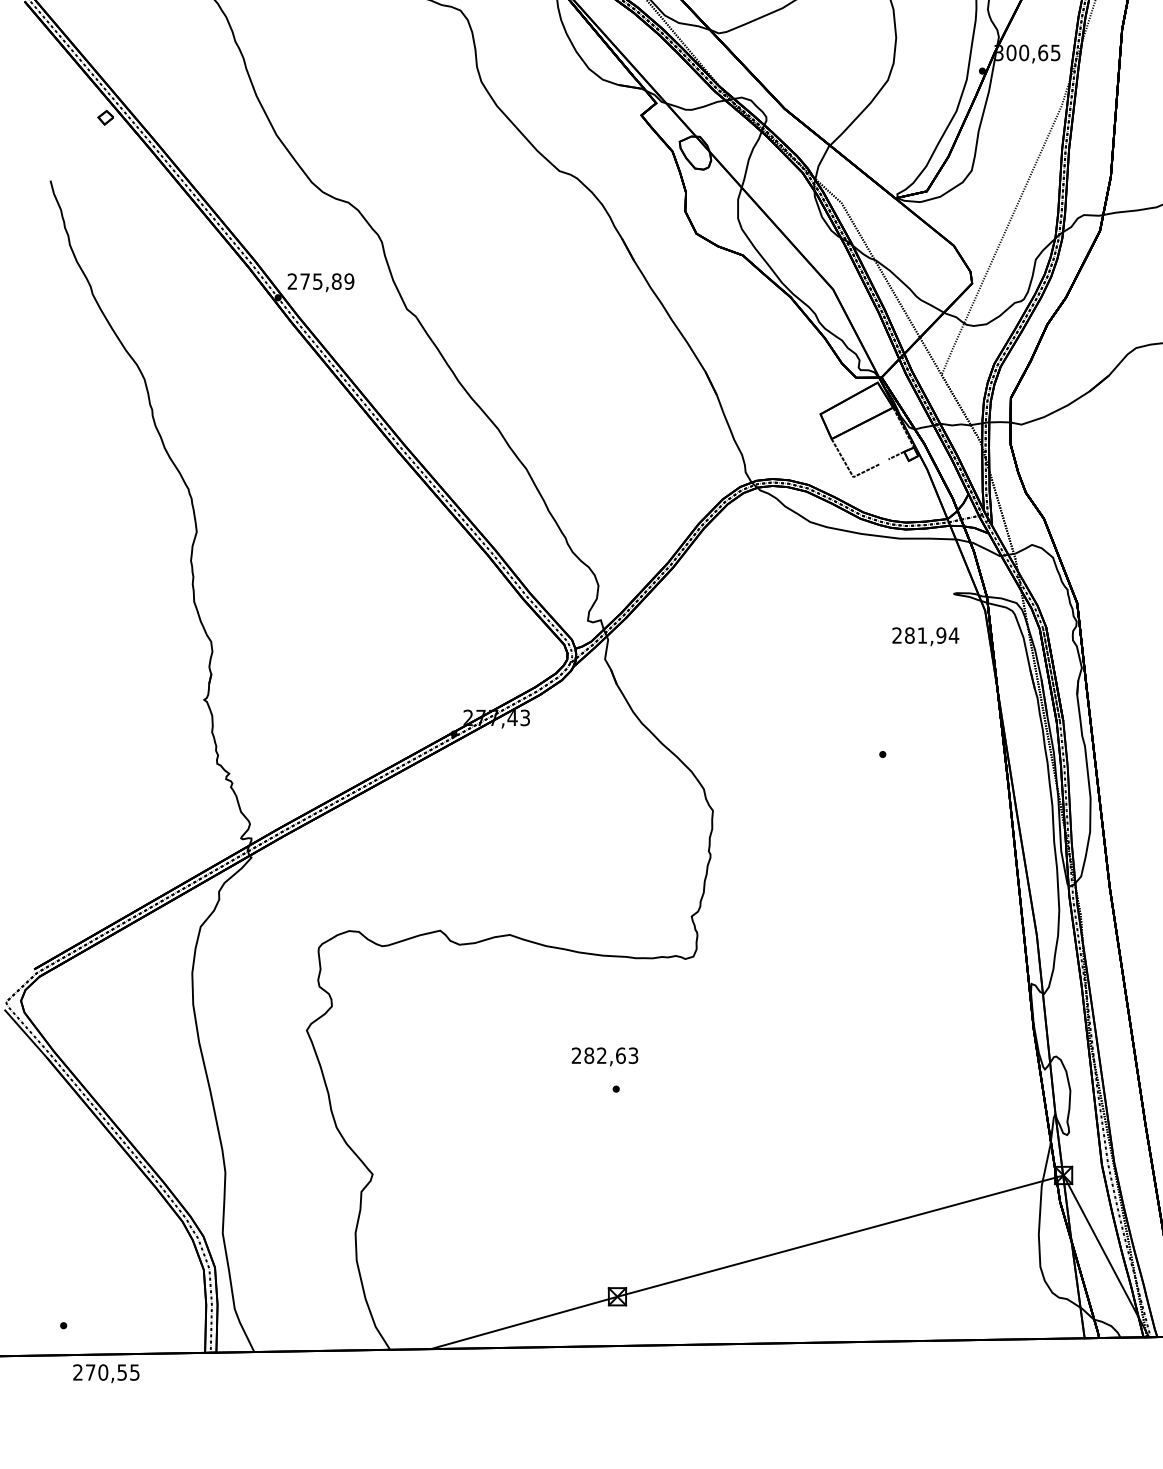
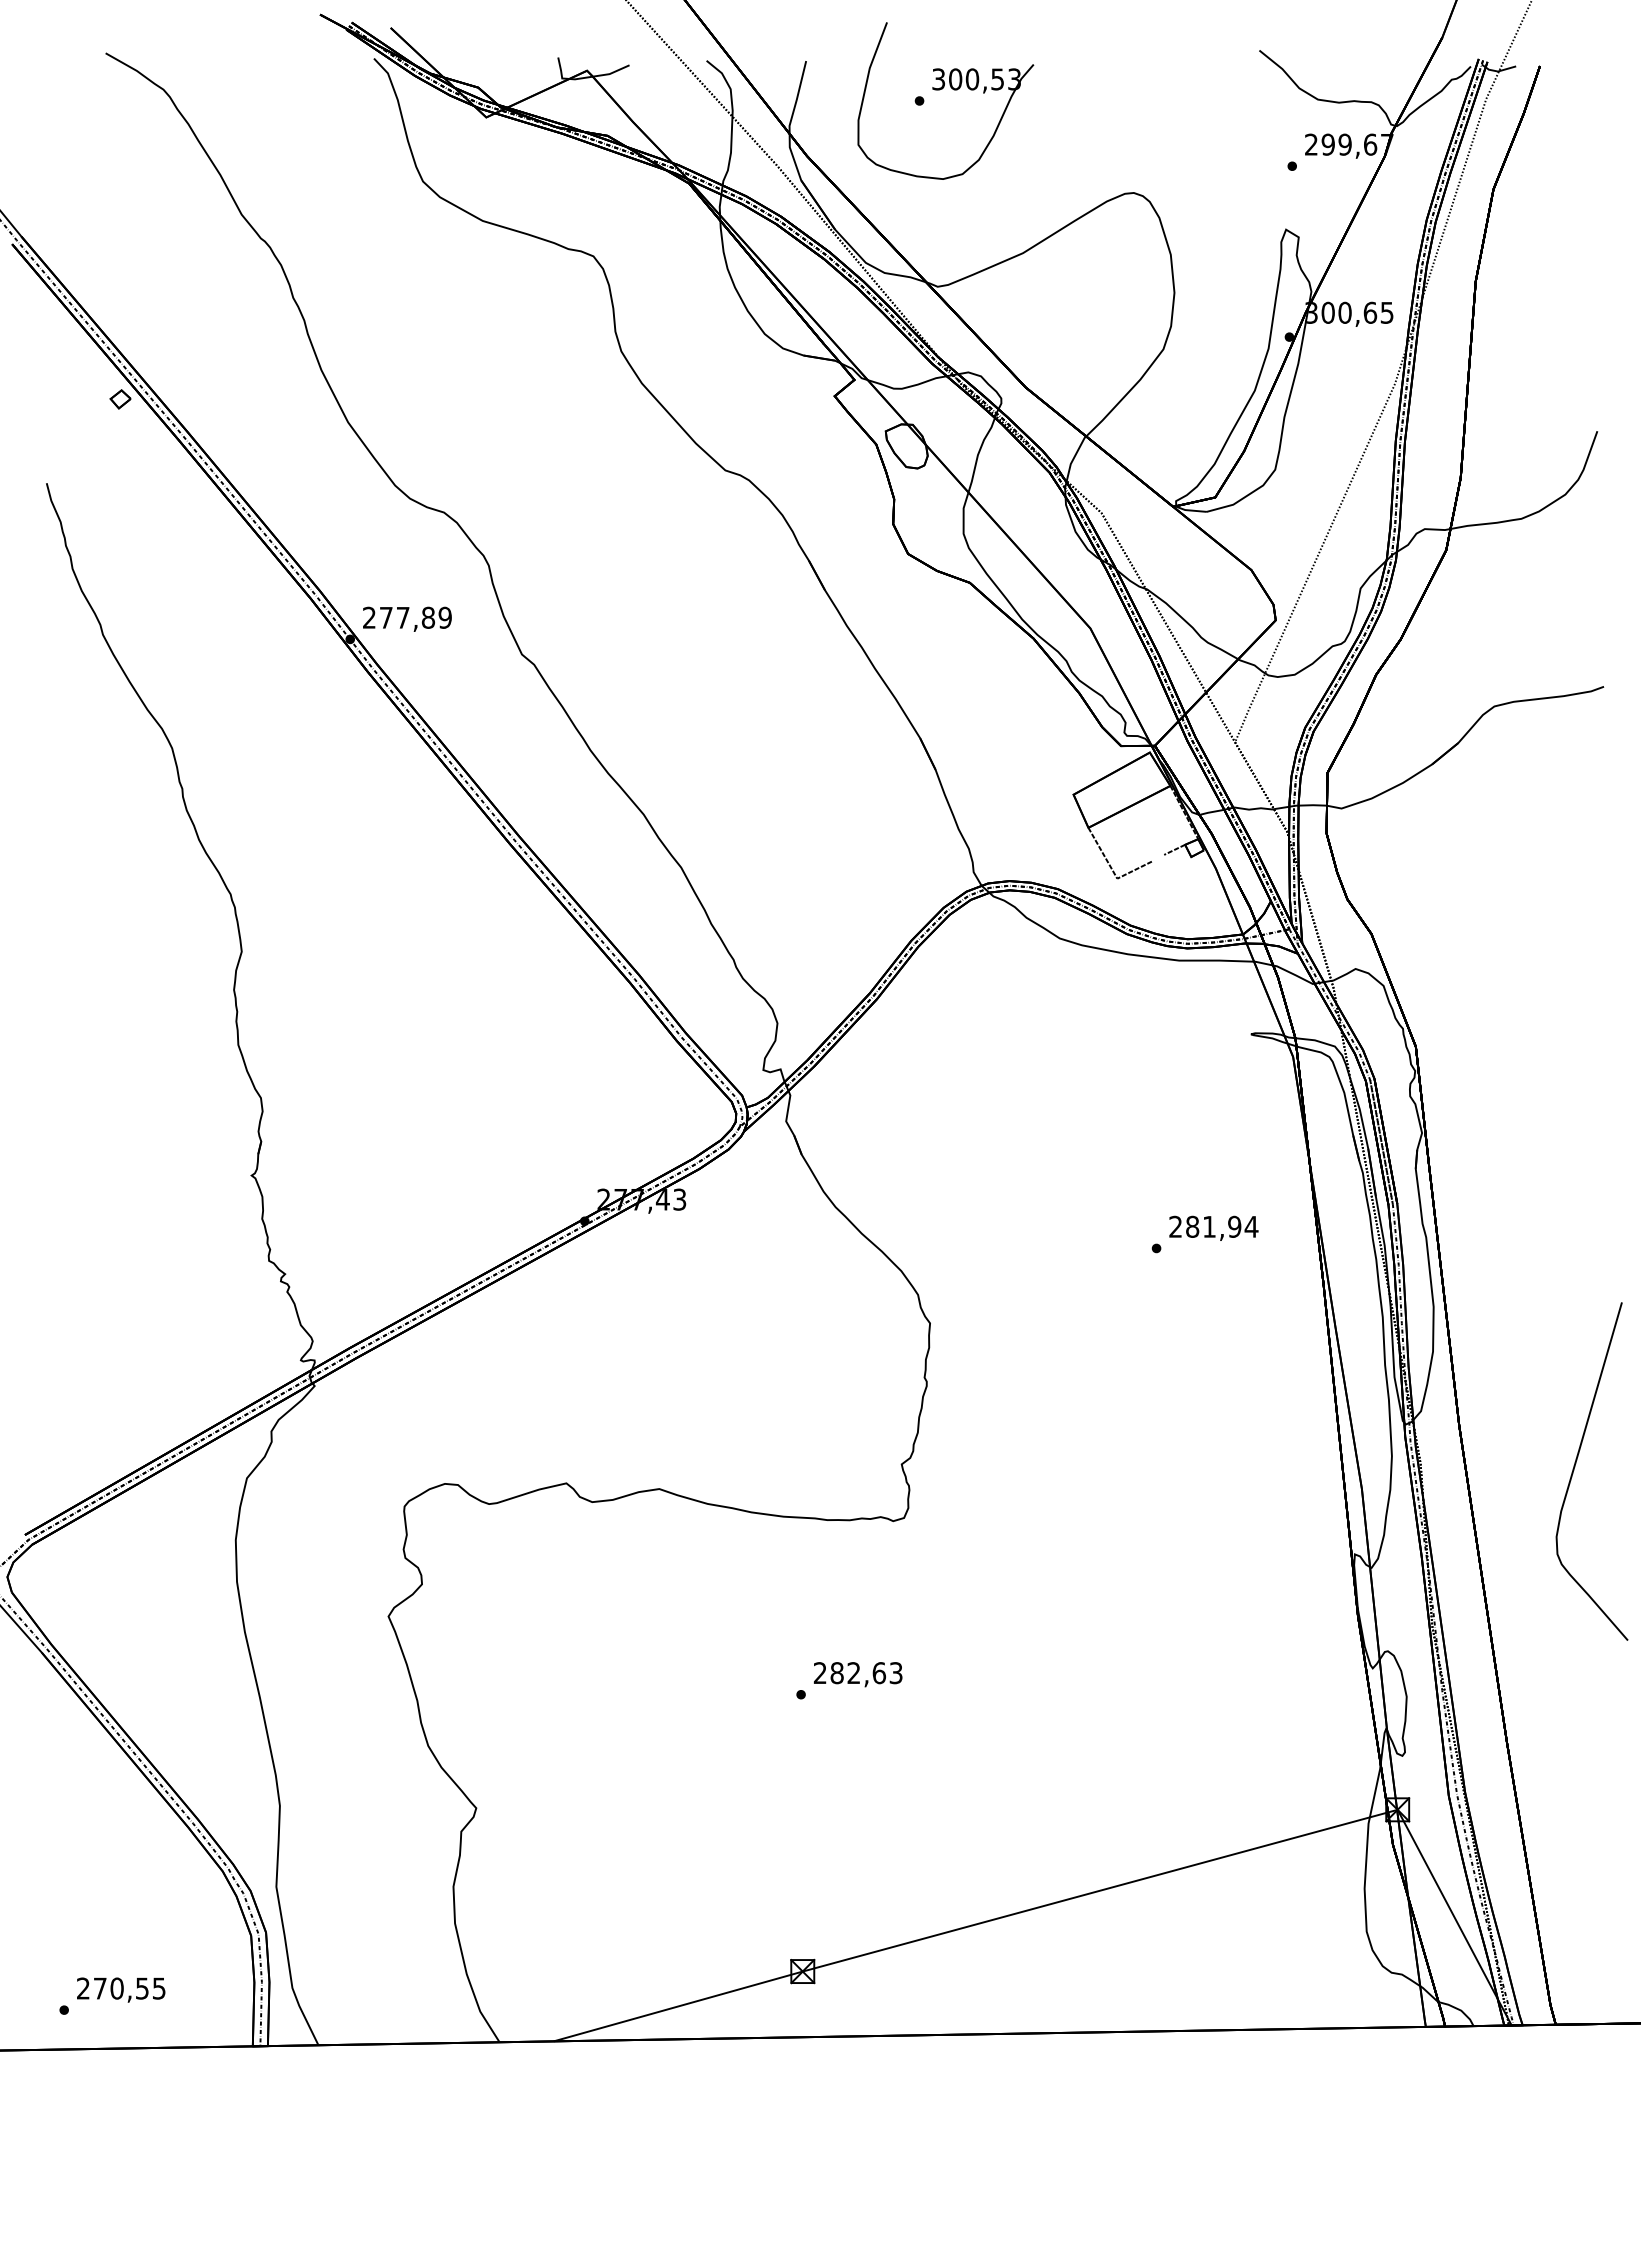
text: (317, 281) -> (402, 617), 275,89 -> 277,89
text: (925, 636) -> (1213, 1227), moved
text: (605, 1056) -> (858, 1674), moved
text: (106, 1373) -> (121, 1989), moved

